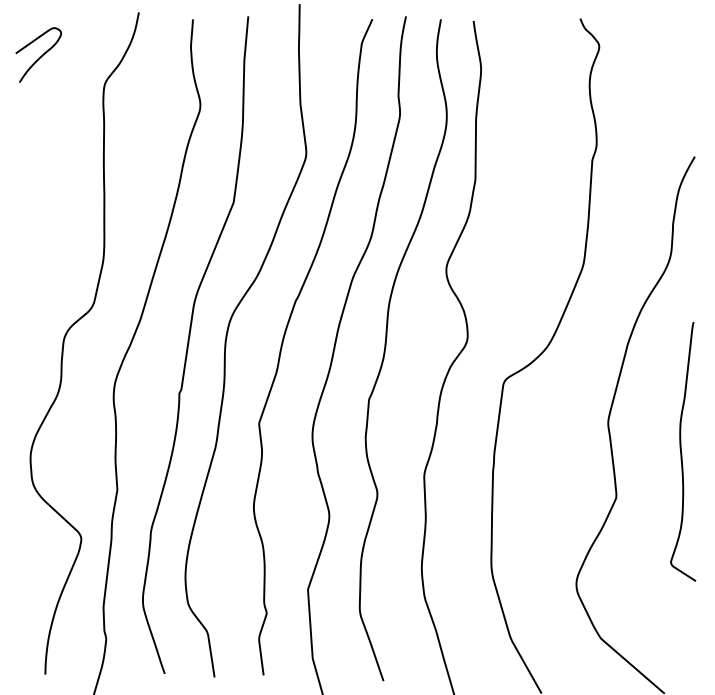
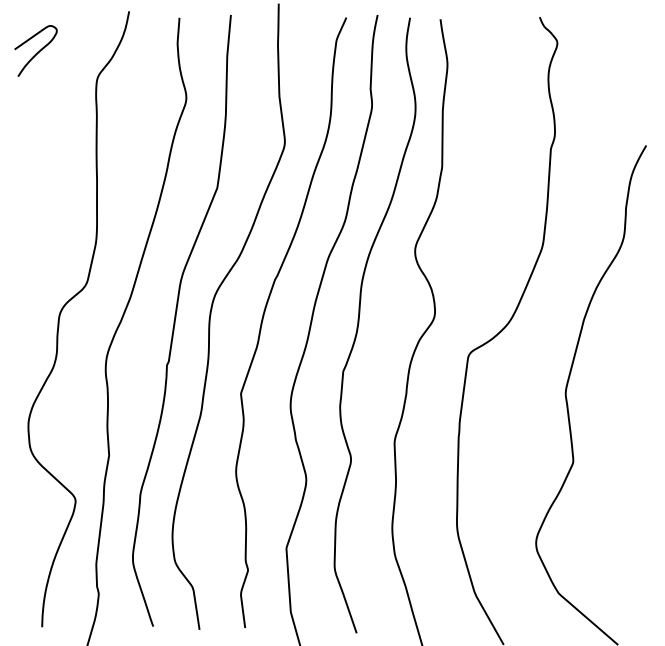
curve: (681, 451) -> (633, 419), removed

